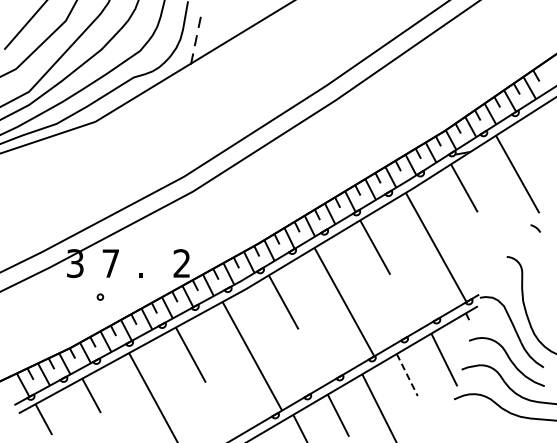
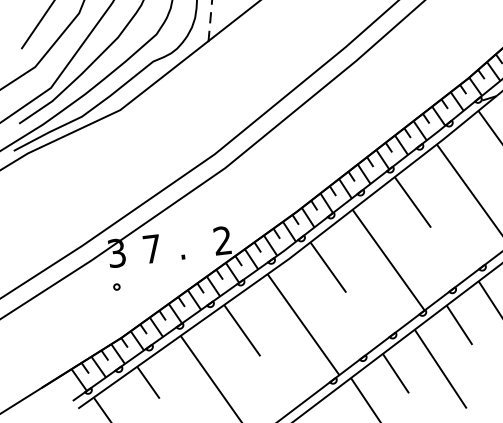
circle: (100, 296) -> (116, 286), moved
line: (407, 375) -> (459, 325), dashed -> solid

